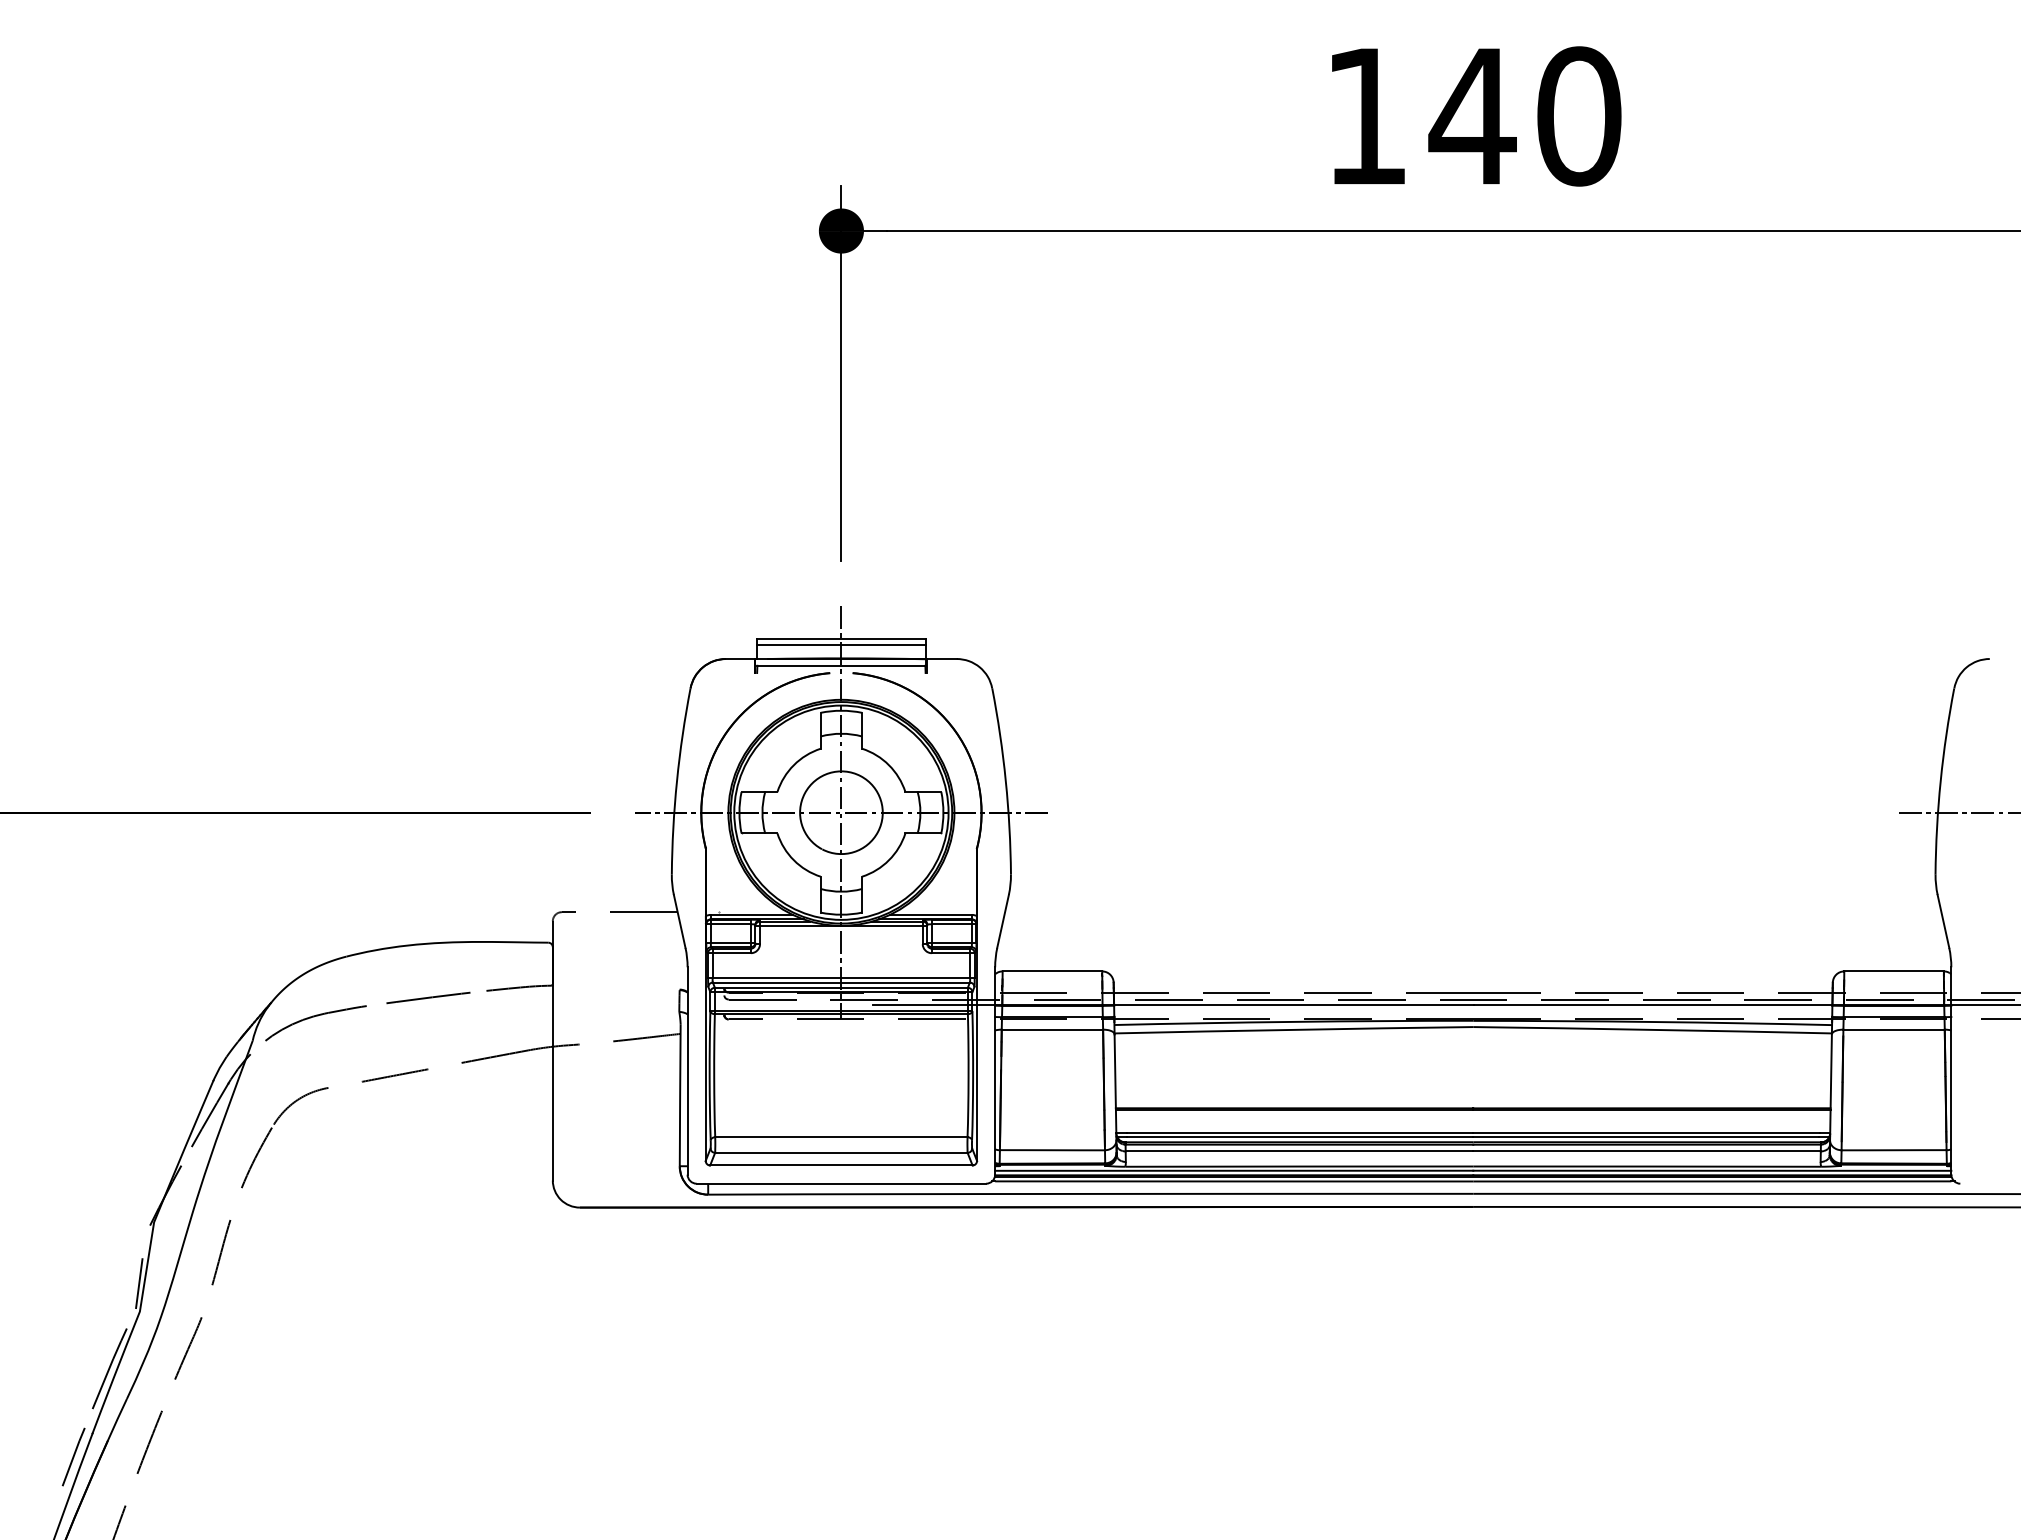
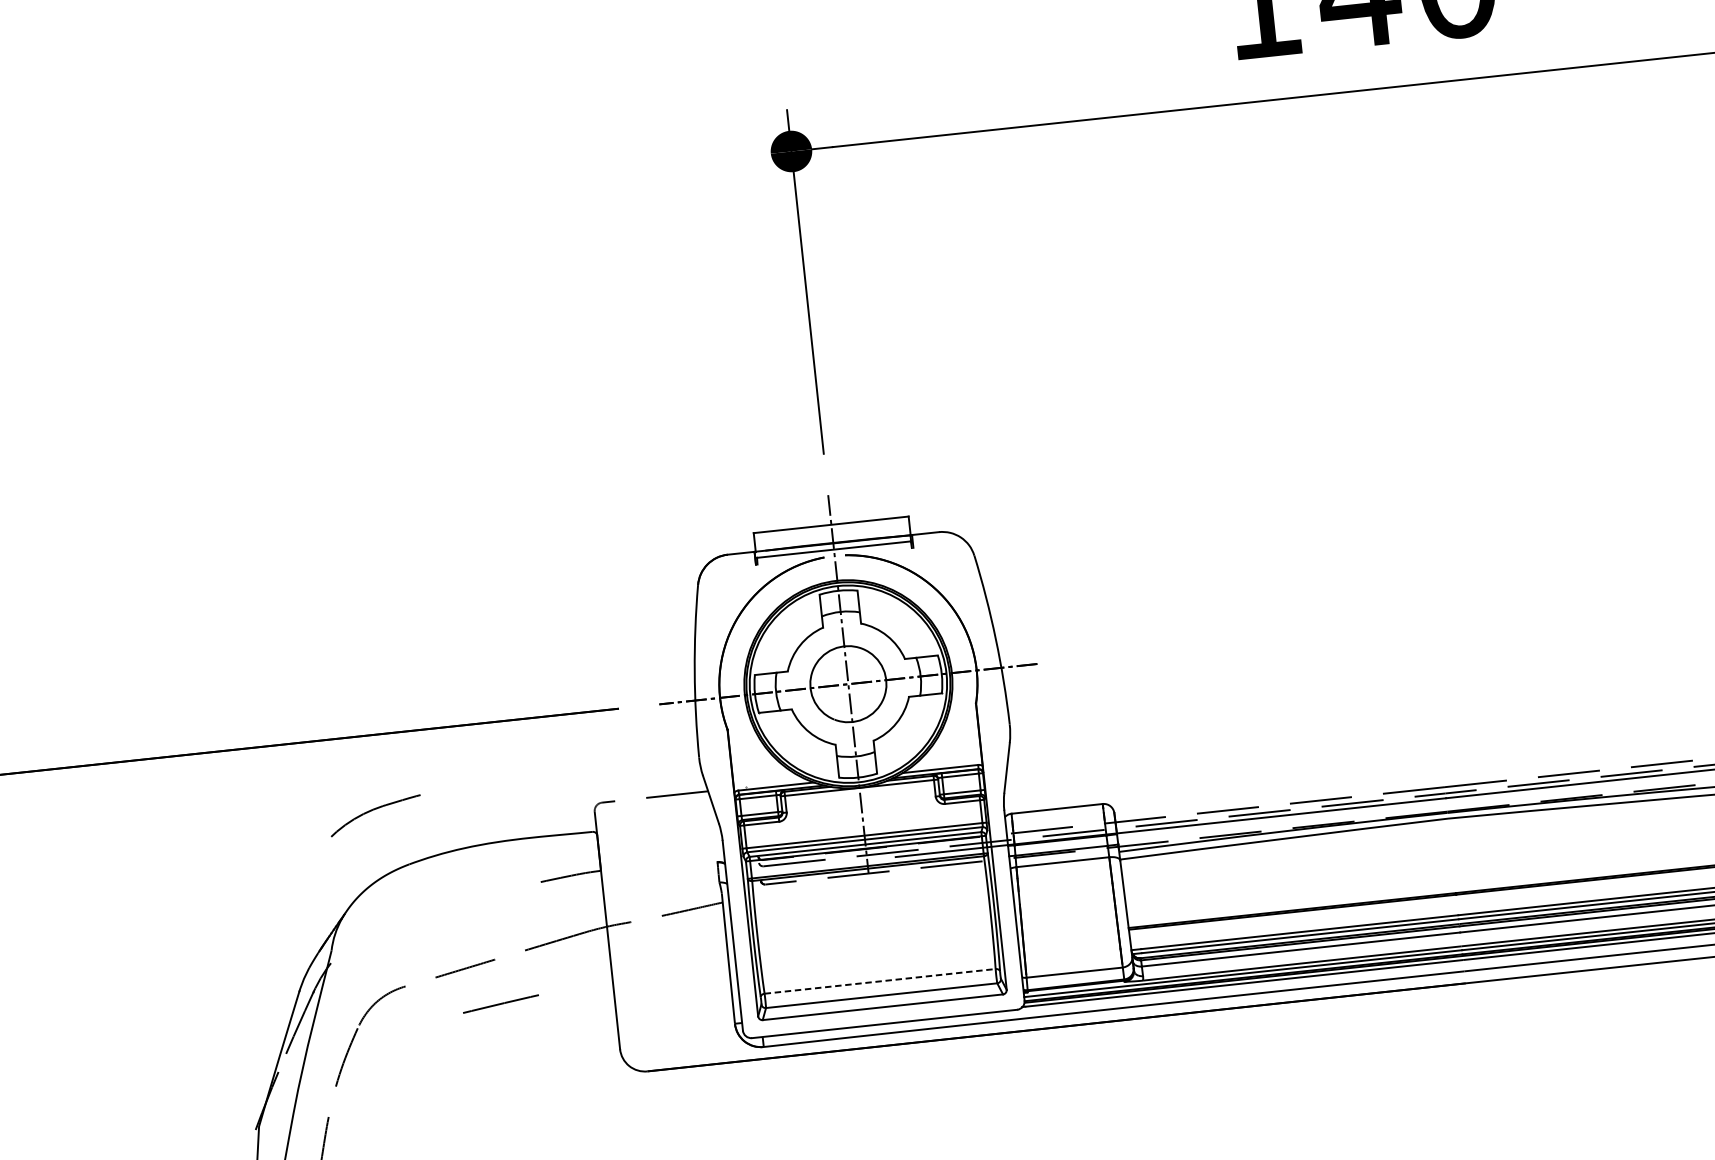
line: (840, 645) -> (831, 531), removed
line: (428, 997) -> (500, 1003), moved
part: (314, 1017) -> (373, 810), moved
line: (841, 1137) -> (880, 981), solid -> dashed

